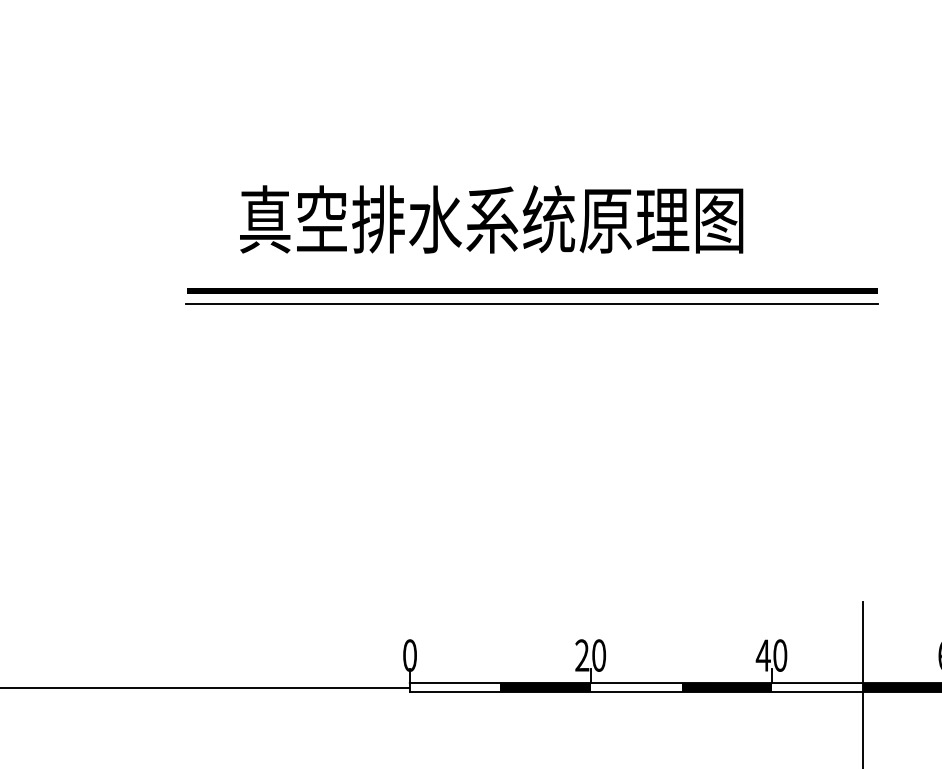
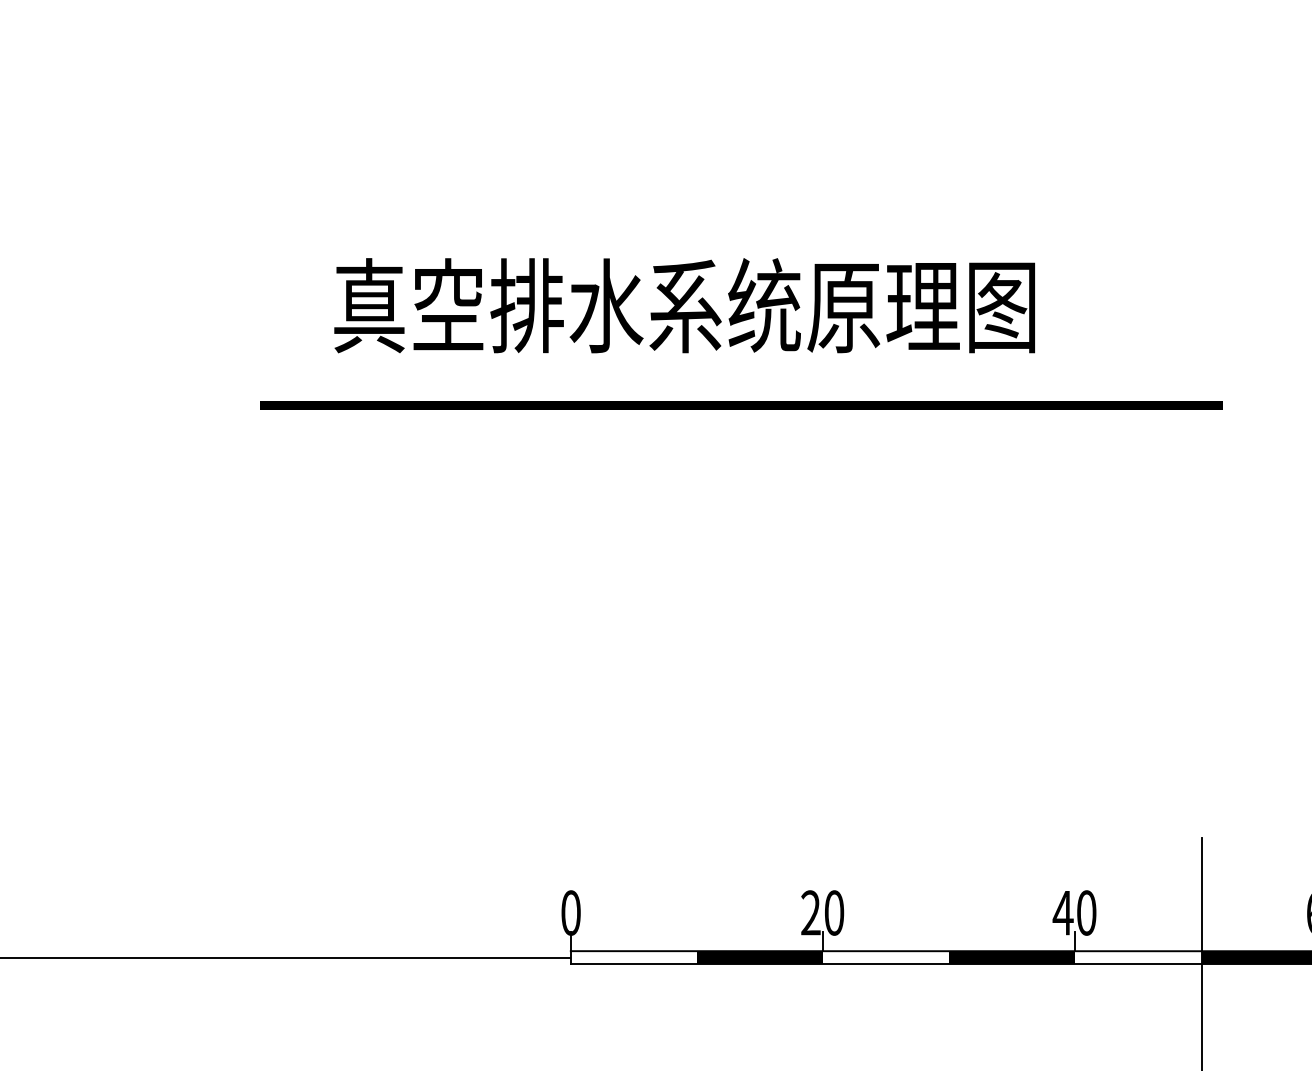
line: (531, 303) -> (740, 422), removed

